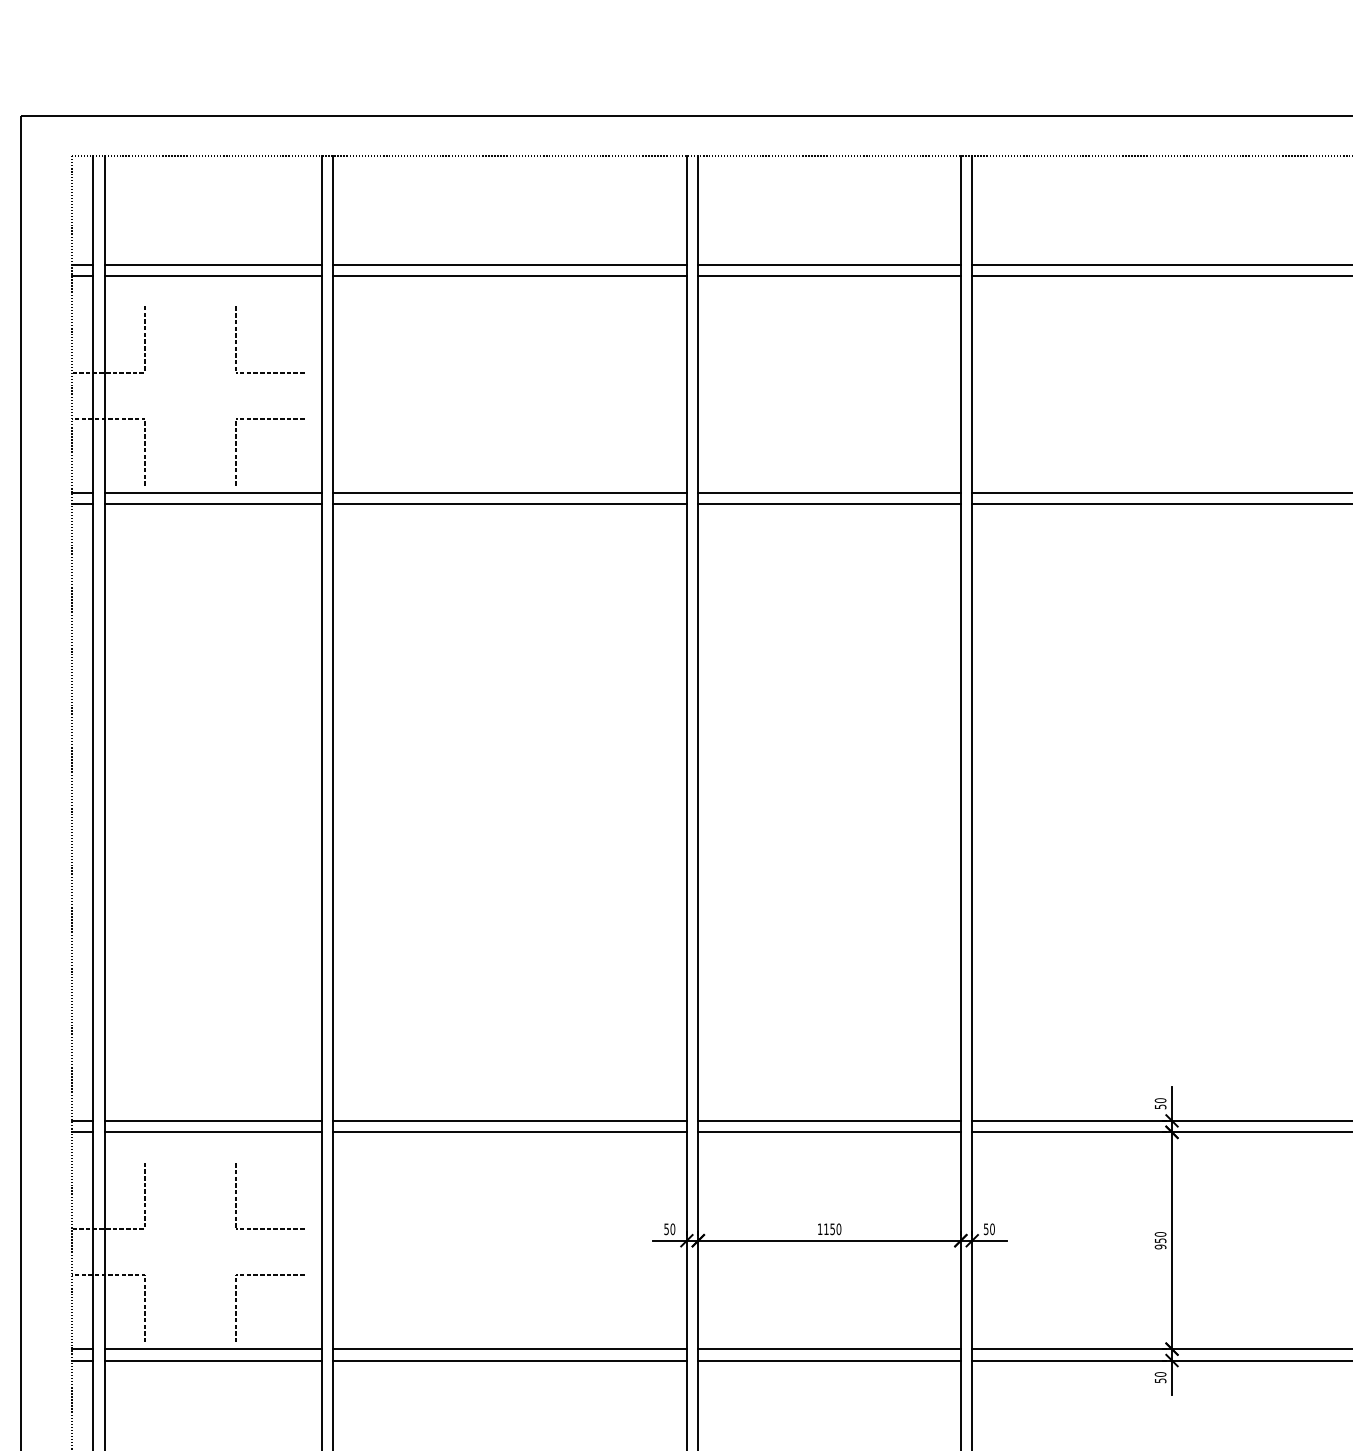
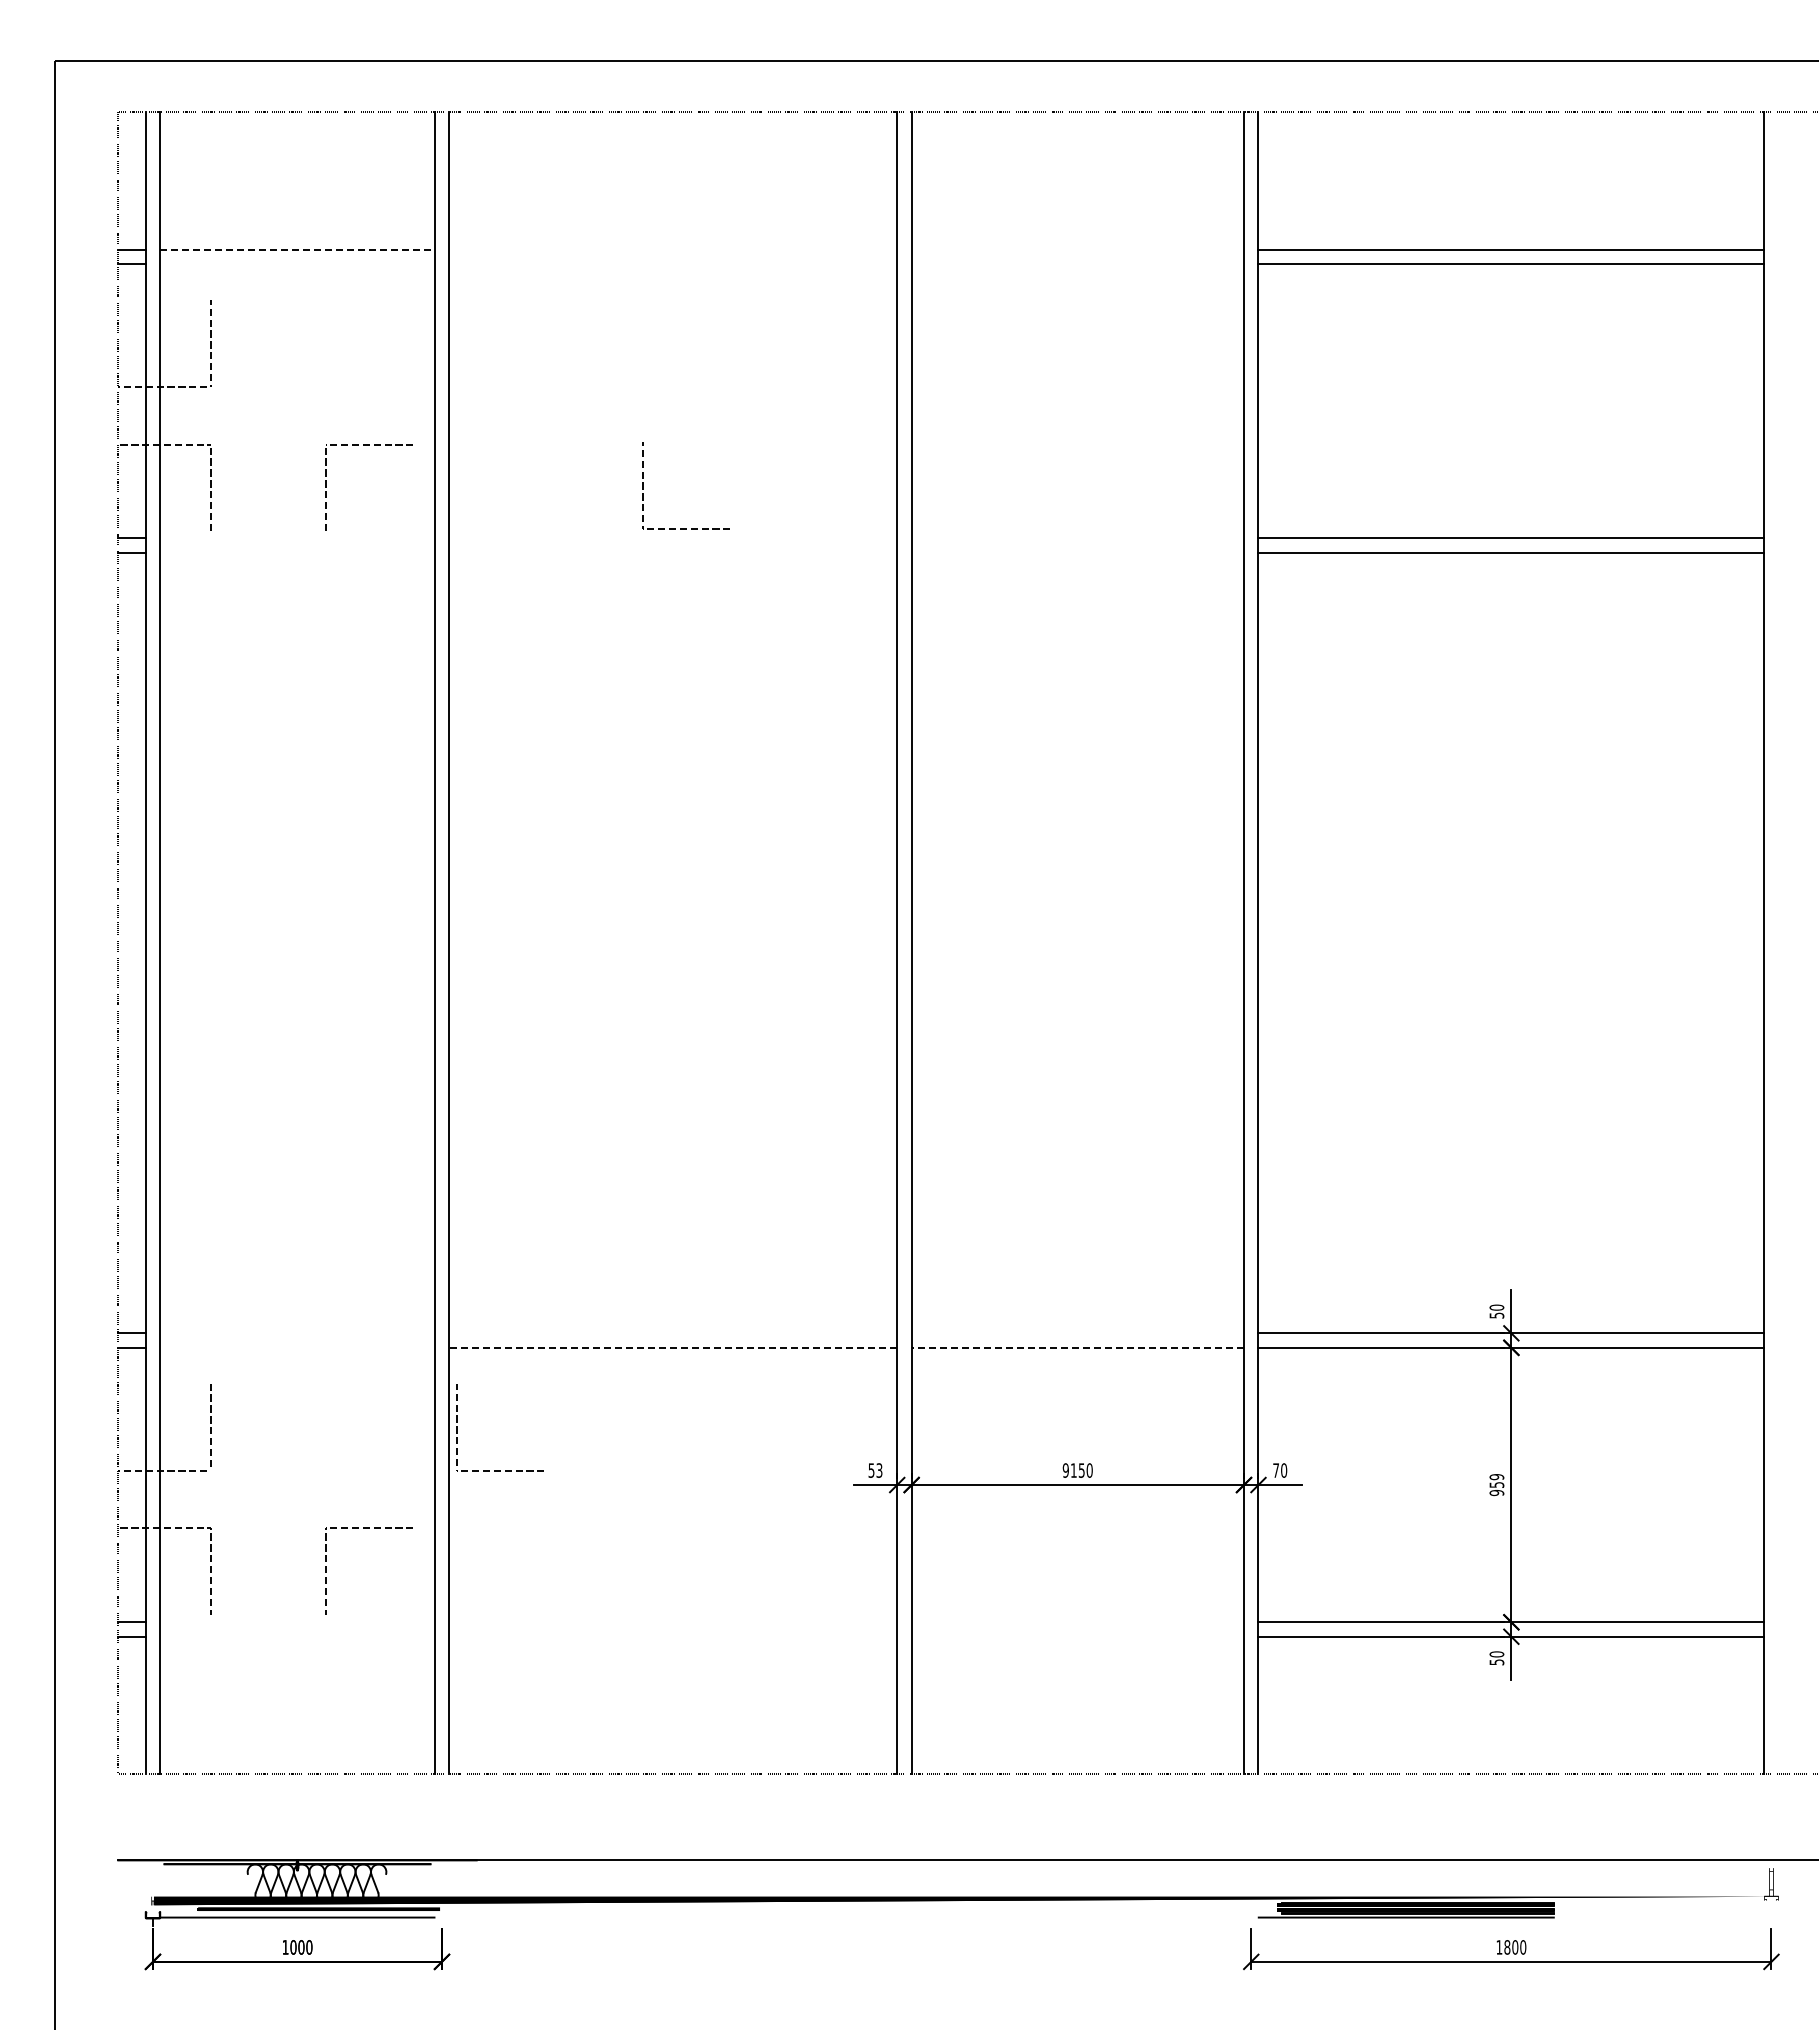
line: (213, 264) -> (298, 249), solid -> dashed
line: (510, 264) -> (673, 249), removed
line: (829, 264) -> (1077, 249), removed
line: (213, 275) -> (297, 263), removed
line: (510, 275) -> (673, 263), removed
line: (829, 275) -> (1077, 263), removed
part: (236, 339) -> (643, 485), moved
line: (213, 493) -> (297, 538), removed
line: (510, 493) -> (673, 538), removed
line: (829, 493) -> (1077, 538), removed
line: (213, 504) -> (297, 552), removed
line: (510, 504) -> (673, 552), removed
line: (829, 504) -> (1077, 552), removed
line: (213, 1121) -> (297, 1333), removed
line: (510, 1121) -> (673, 1333), removed
line: (829, 1121) -> (1077, 1333), removed
line: (213, 1132) -> (297, 1347), removed
line: (510, 1132) -> (673, 1347), solid -> dashed
line: (829, 1132) -> (1077, 1347), solid -> dashed
part: (236, 1195) -> (457, 1427), moved
text: (672, 1229) -> (879, 1470), 50 -> 53
text: (819, 1229) -> (1065, 1470), 1150 -> 9150
text: (985, 1229) -> (1275, 1470), 50 -> 70
text: (1161, 1234) -> (1497, 1477), 950 -> 959
line: (213, 1349) -> (297, 1622), removed
line: (510, 1349) -> (673, 1622), removed
line: (829, 1349) -> (1077, 1622), removed
line: (213, 1360) -> (297, 1636), removed
line: (510, 1360) -> (673, 1636), removed
line: (829, 1360) -> (1077, 1636), removed

